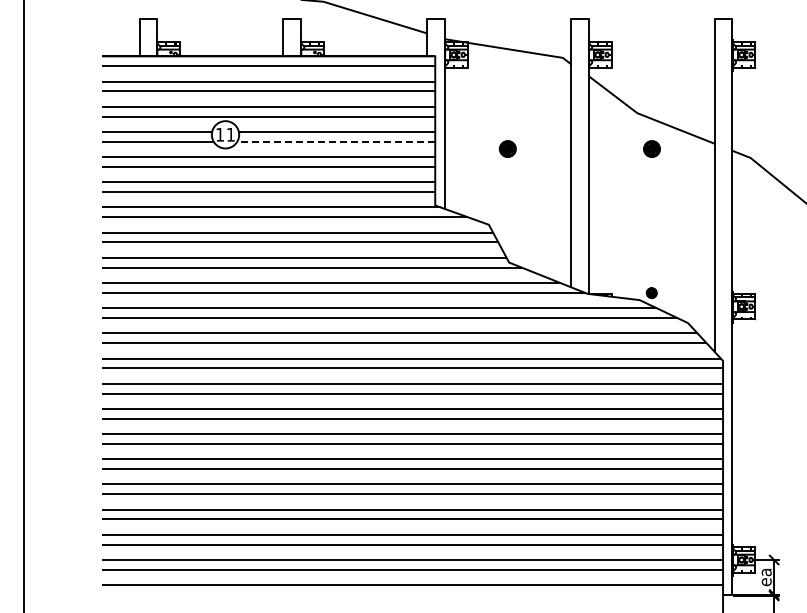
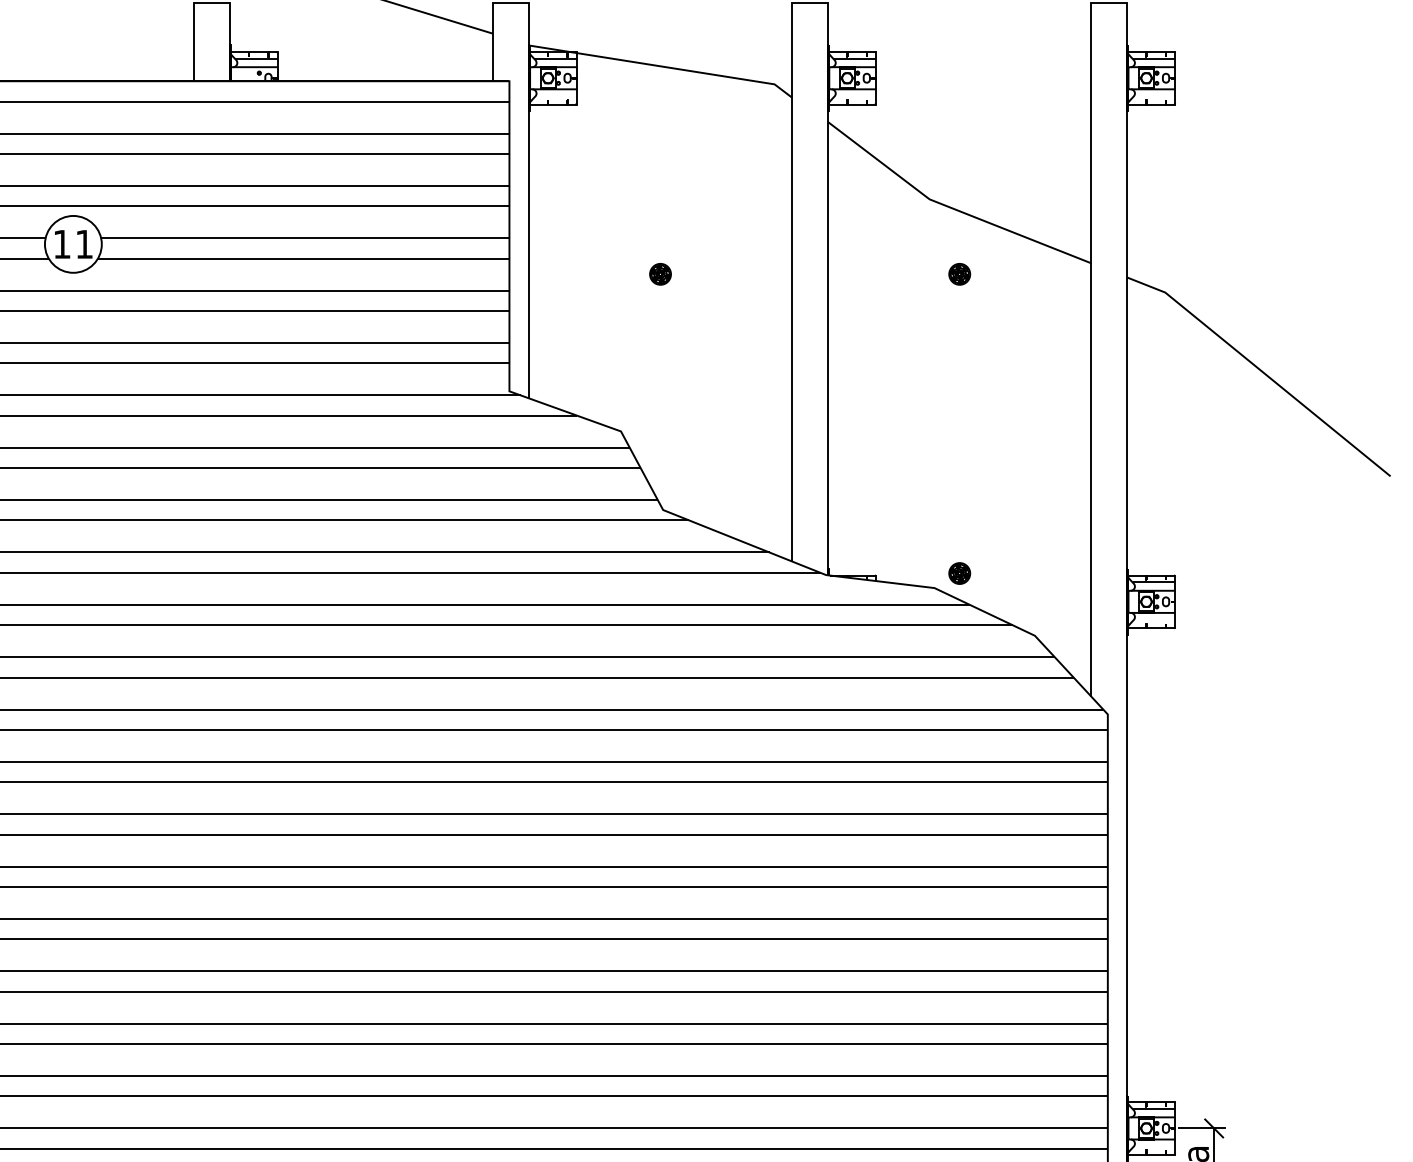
line: (336, 141) -> (304, 258), dashed -> solid
part: (507, 149) -> (659, 274), size x0.62
part: (651, 149) -> (959, 274), size x0.62

